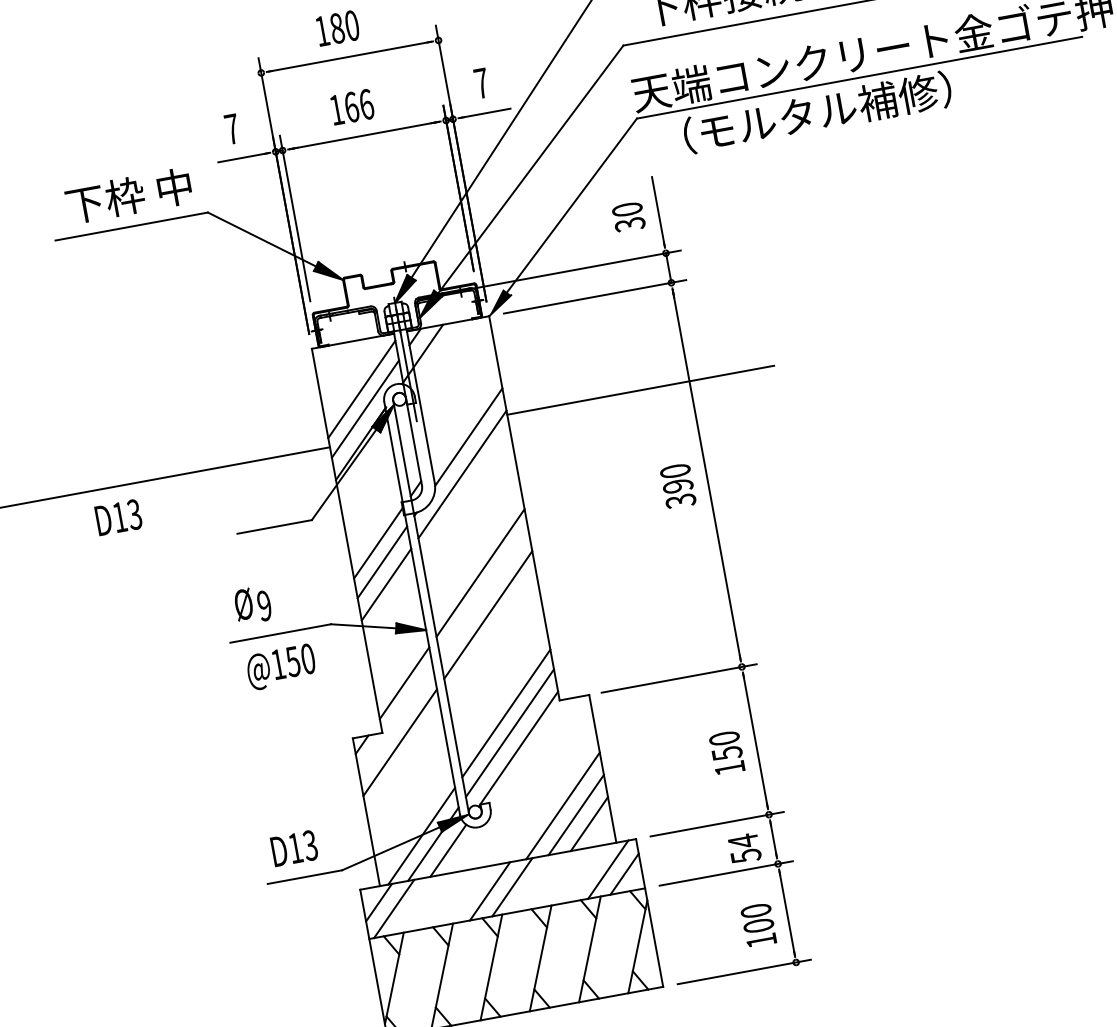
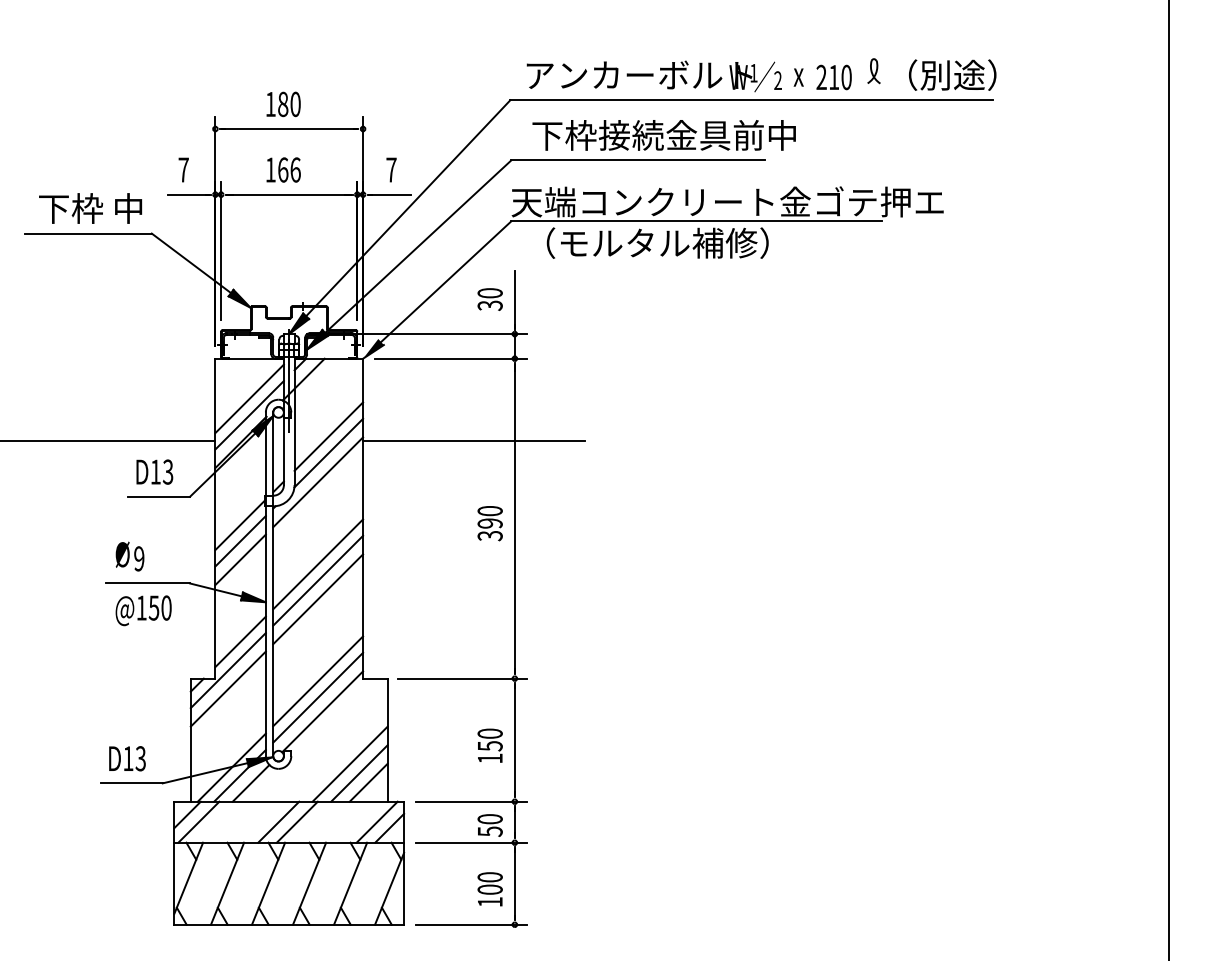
line: (464, 417) -> (328, 436), added
text: (118, 516) -> (154, 471), moved
line: (484, 592) -> (318, 580), added
line: (395, 720) -> (227, 670), added
text: (742, 840) -> (489, 818), 54 -> 50

